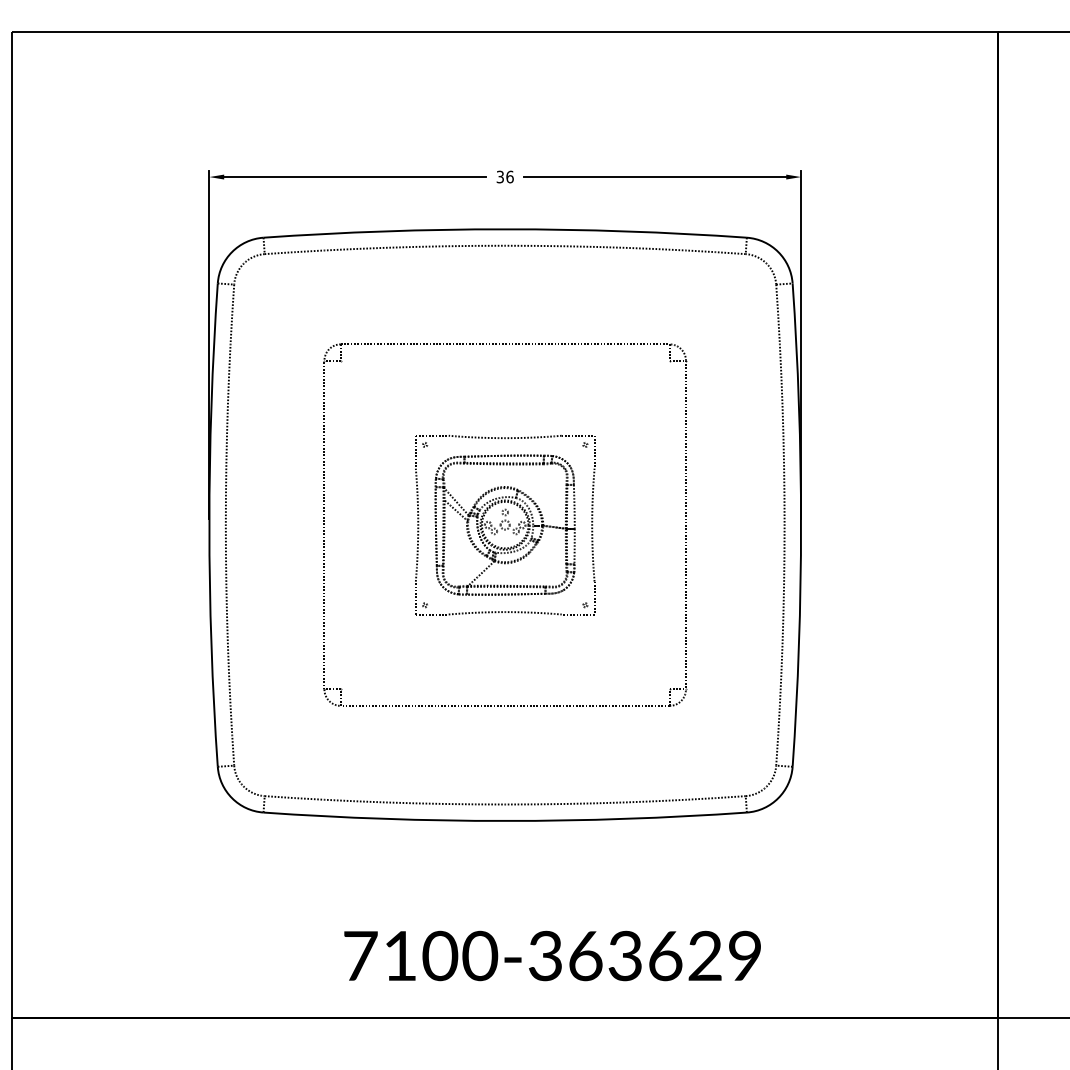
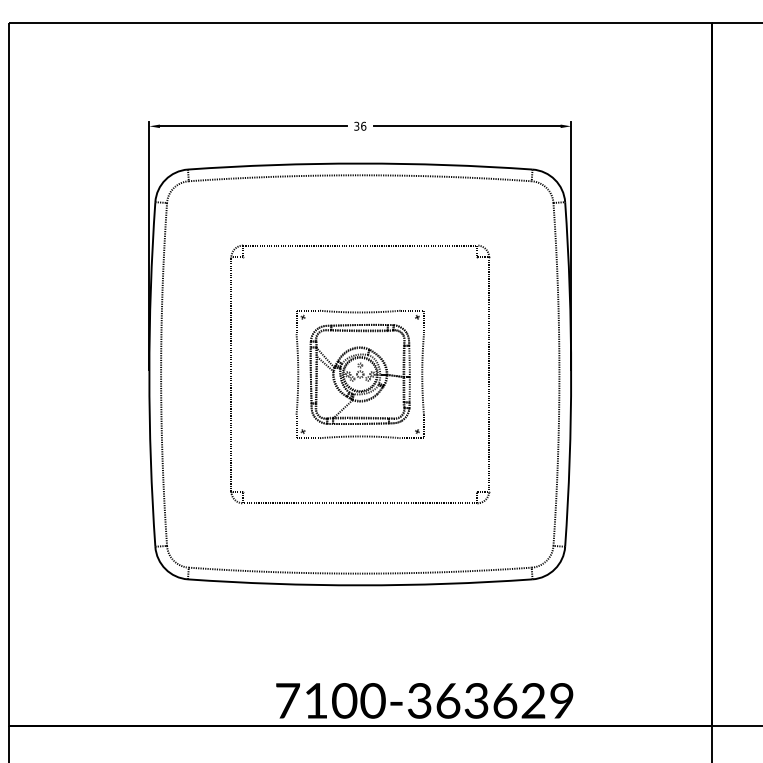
text: (552, 955) -> (424, 700), moved

